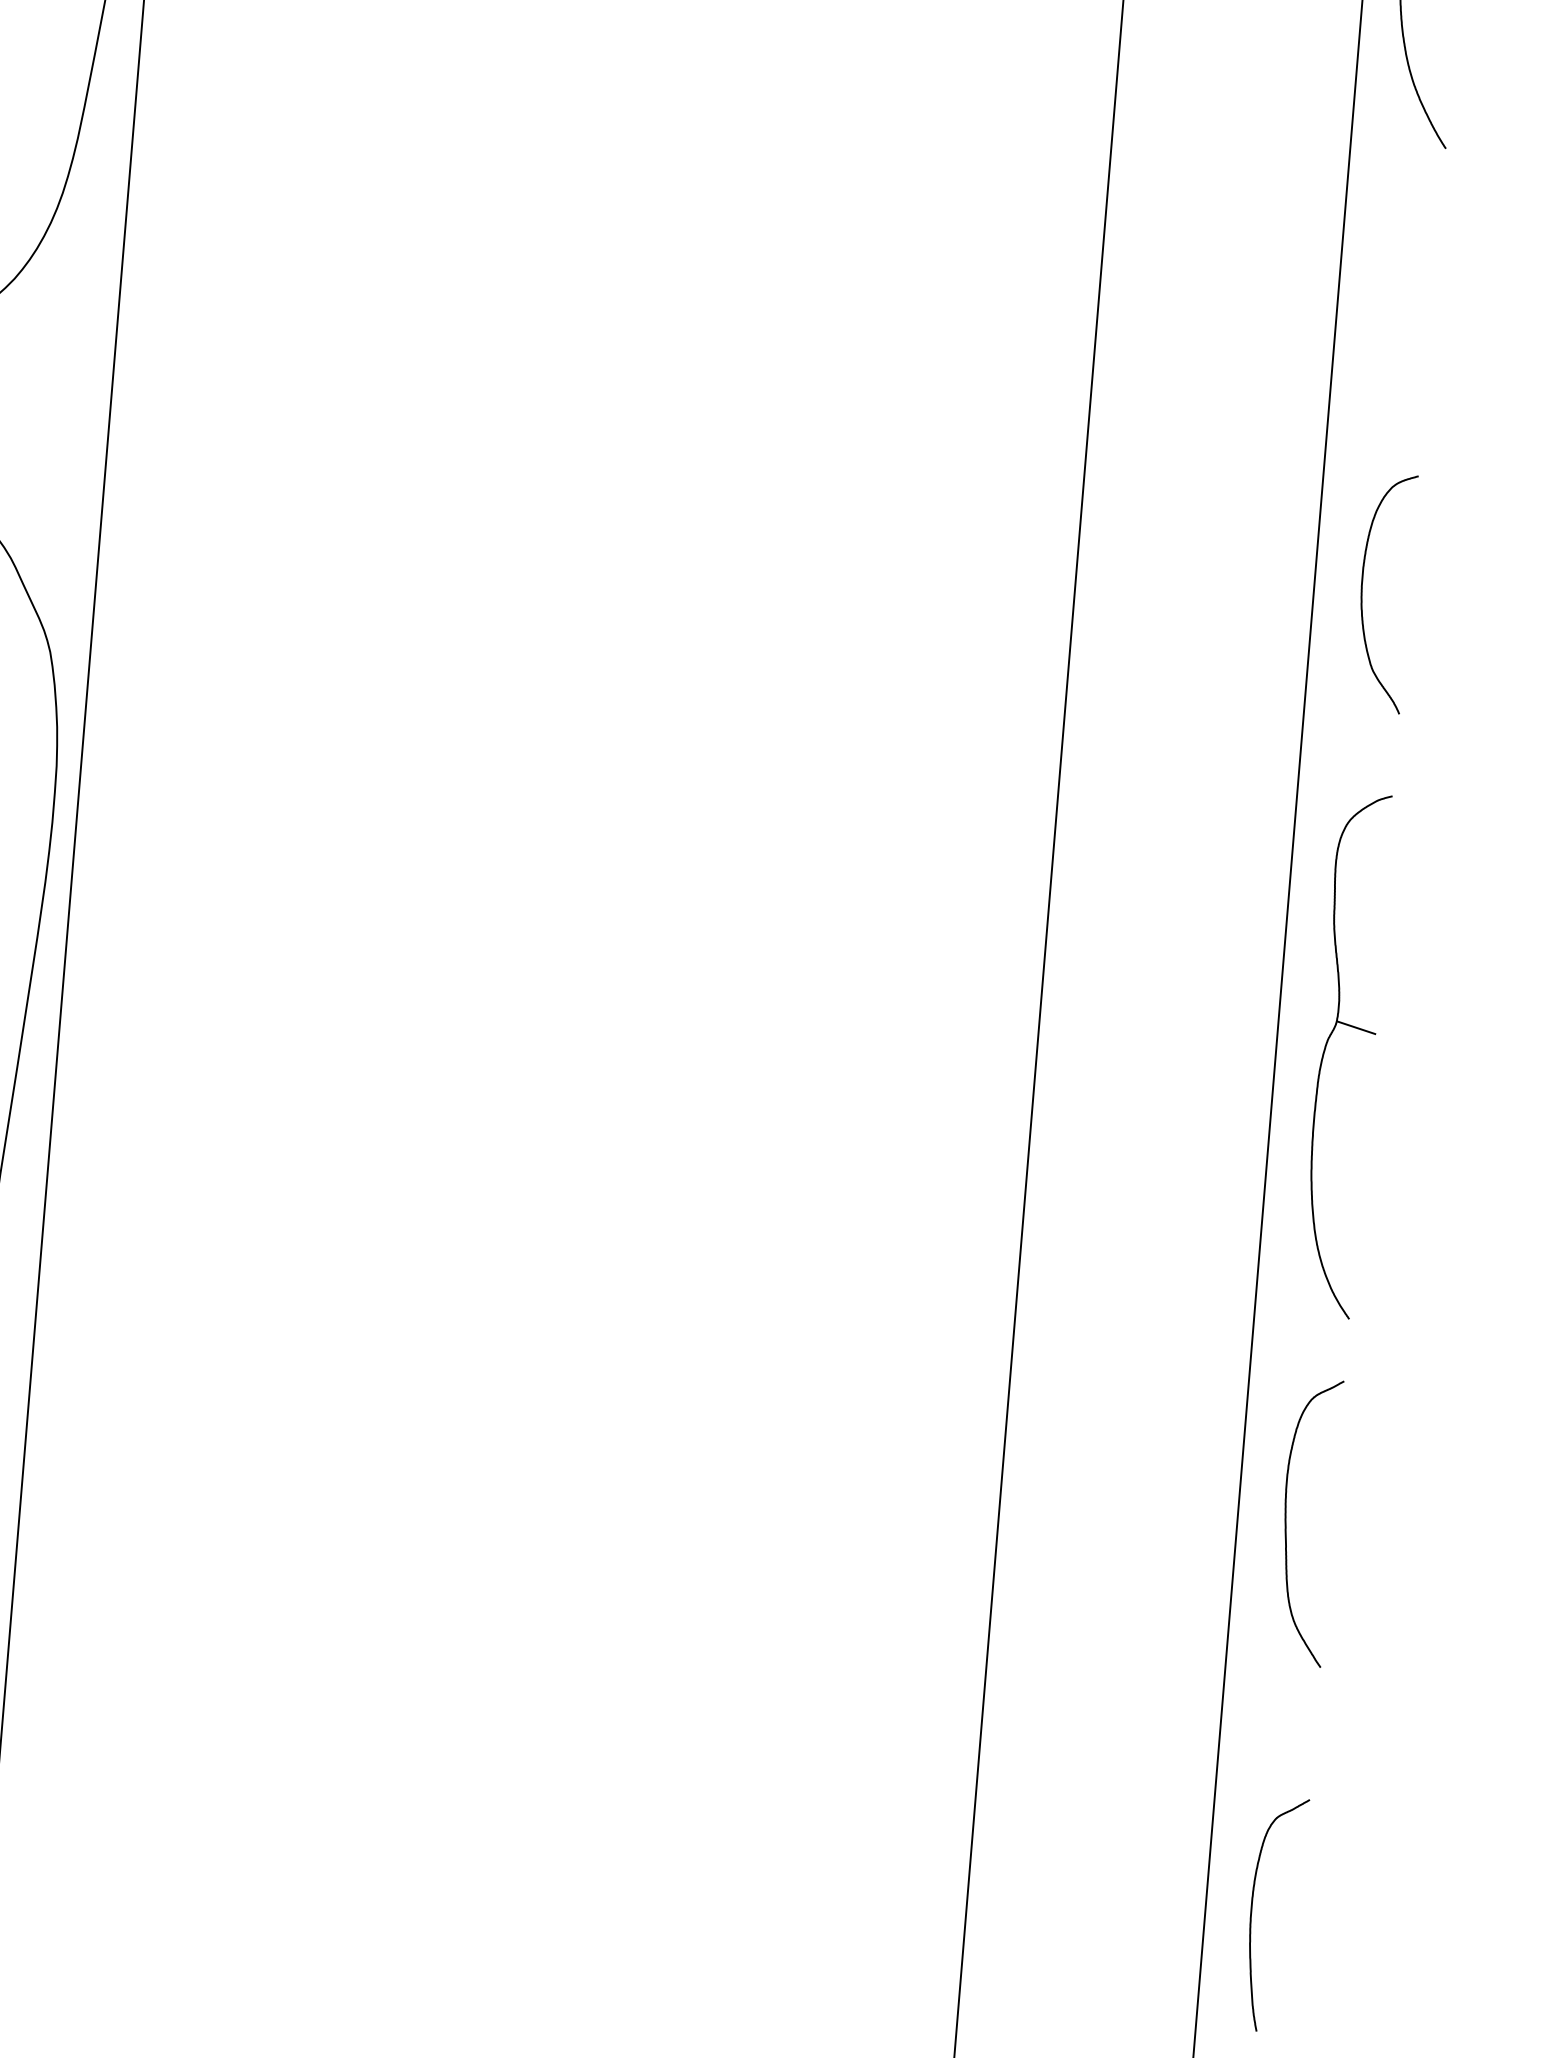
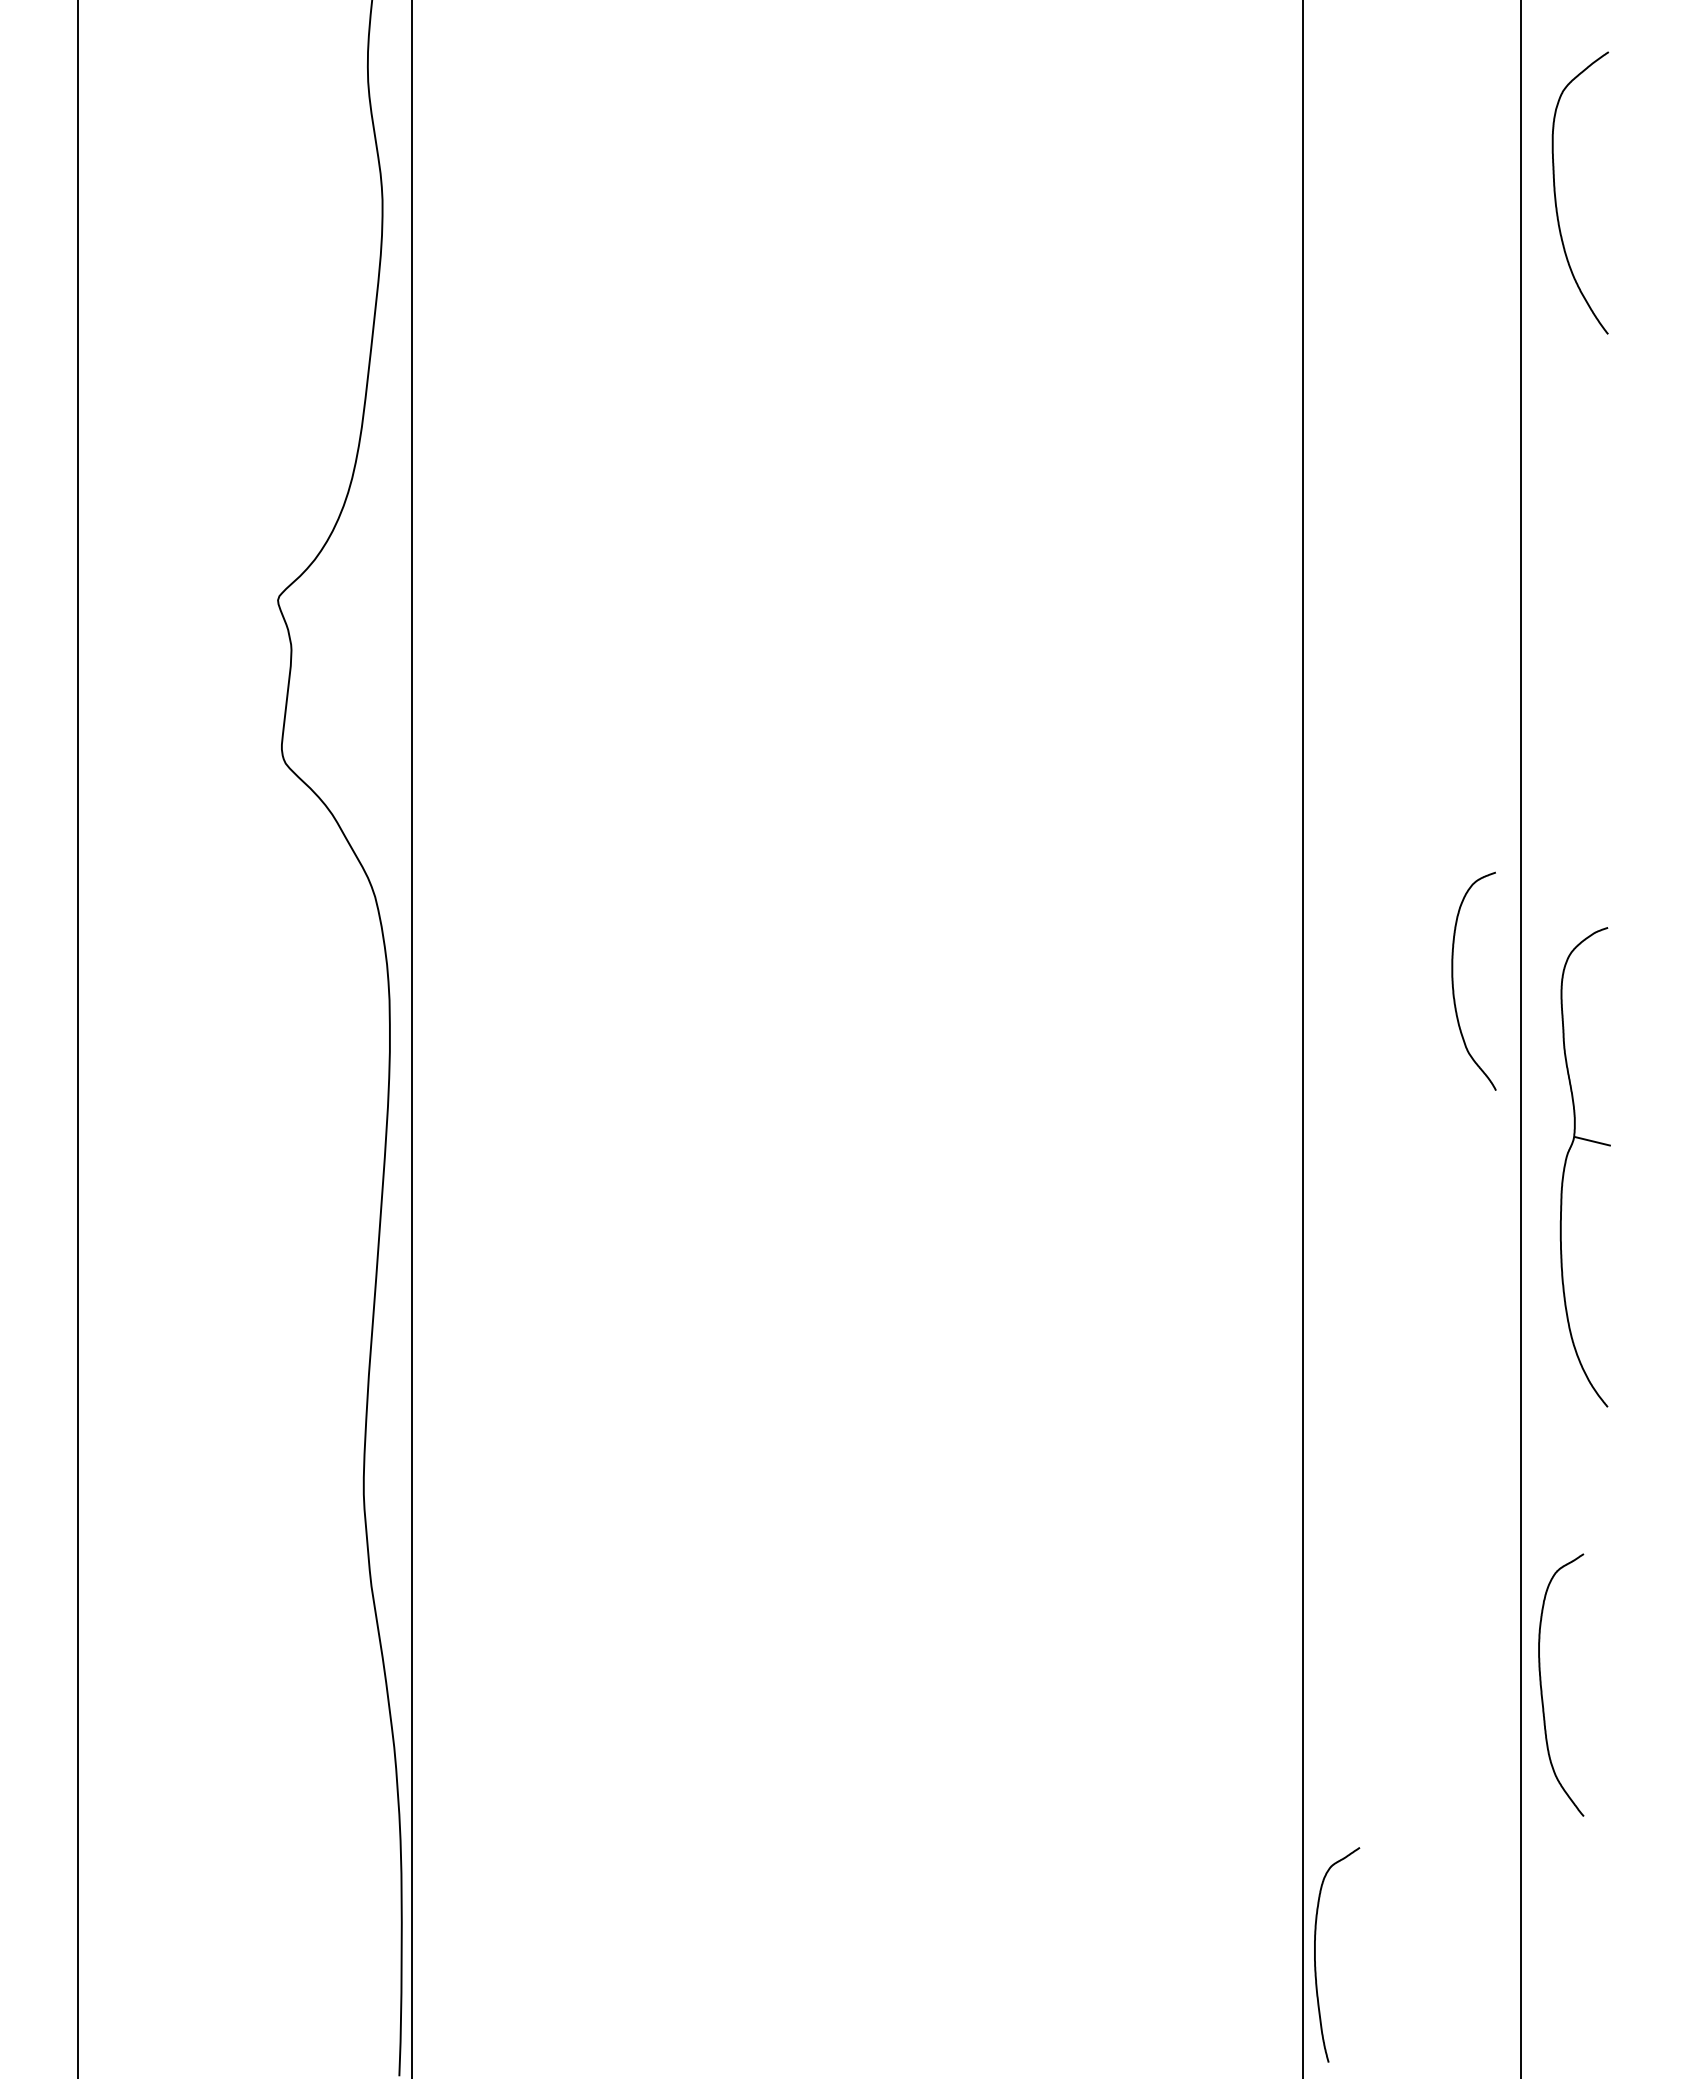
curve: (1362, 590) -> (1453, 980), moved
curve: (1287, 1524) -> (1542, 1688), moved
curve: (1251, 1912) -> (1315, 1954), moved

